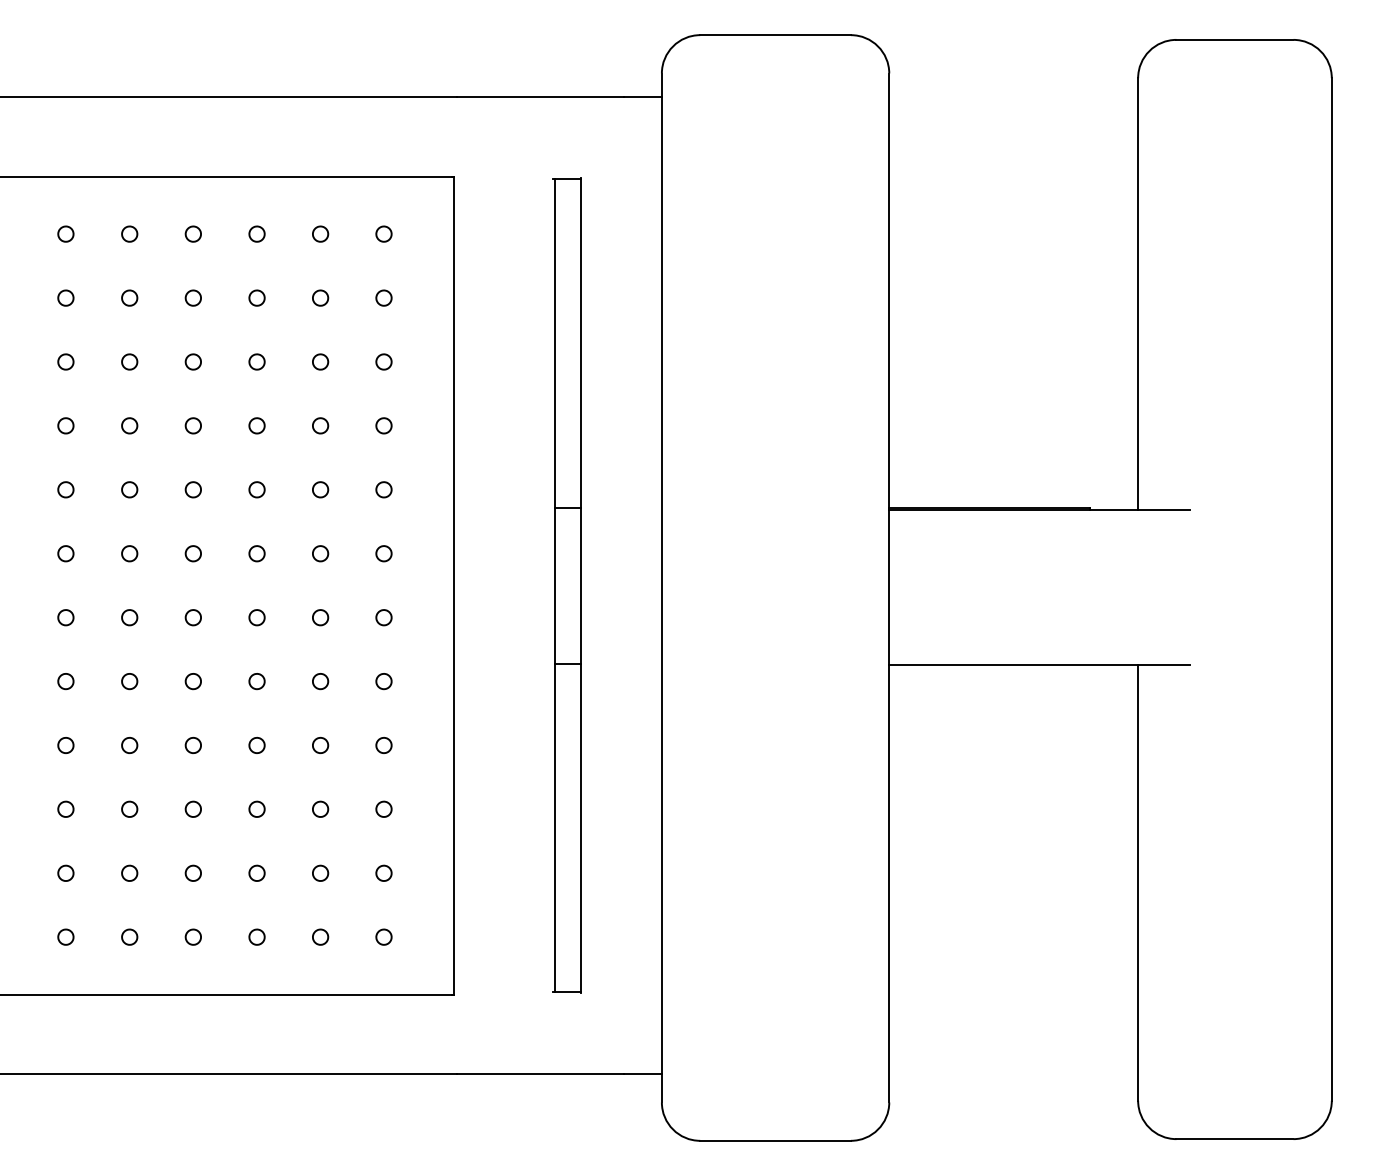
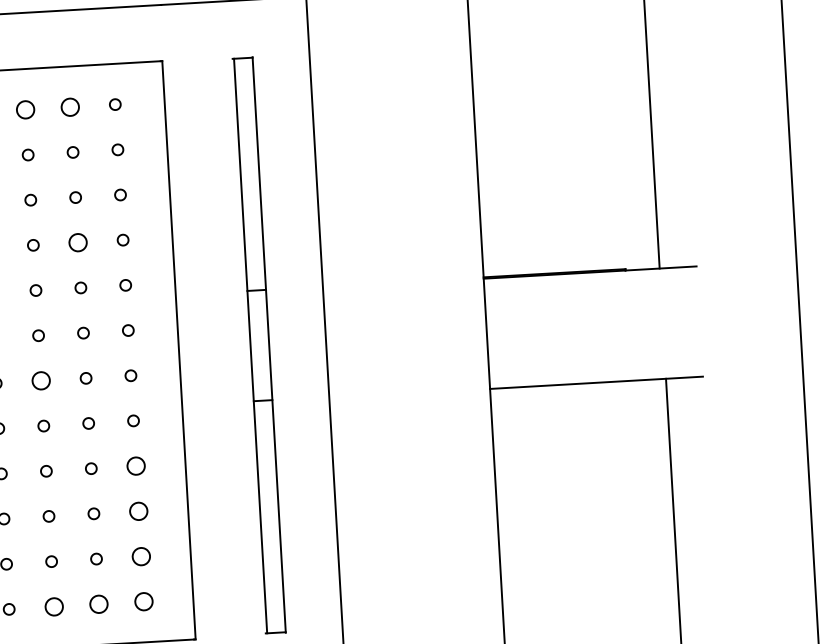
part: (256, 233) -> (25, 109), size x1.6
part: (320, 233) -> (70, 106), size x1.6
part: (320, 425) -> (78, 242), size x1.6
part: (256, 617) -> (40, 380), size x1.6
part: (383, 745) -> (135, 466), size x1.6
part: (383, 808) -> (138, 510), size x1.6
part: (383, 872) -> (140, 555), size x1.6
part: (256, 936) -> (53, 606), size x1.6
part: (320, 936) -> (99, 603), size x1.6
part: (383, 936) -> (143, 601), size x1.6

